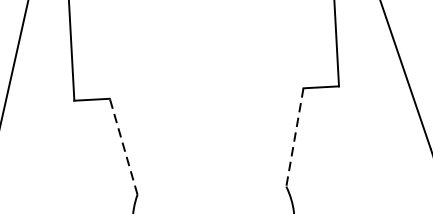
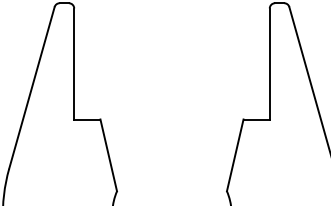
line: (295, 137) -> (235, 155), dashed -> solid
line: (123, 146) -> (108, 155), dashed -> solid

